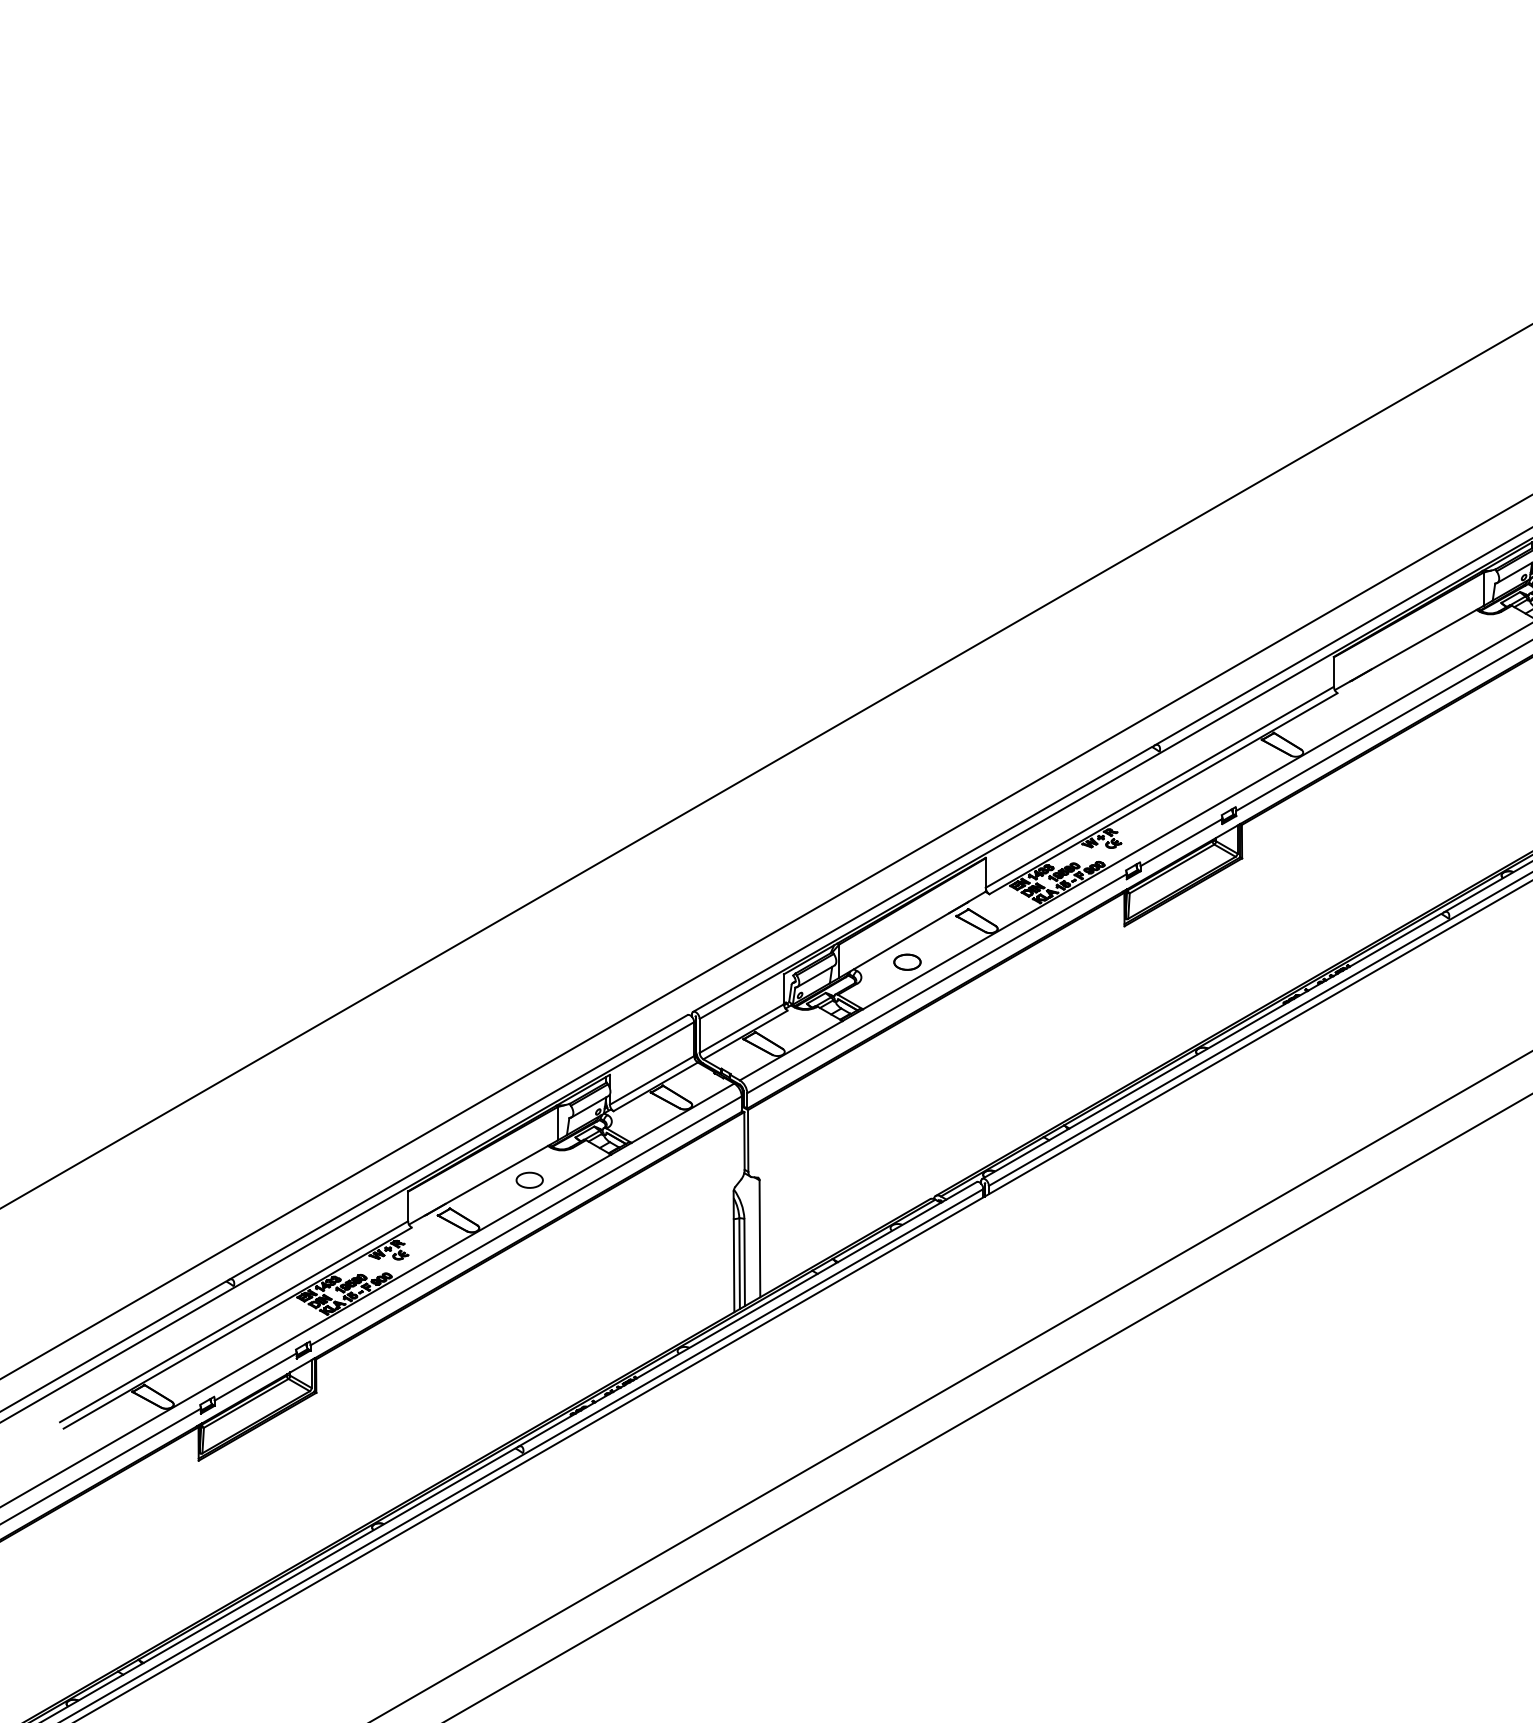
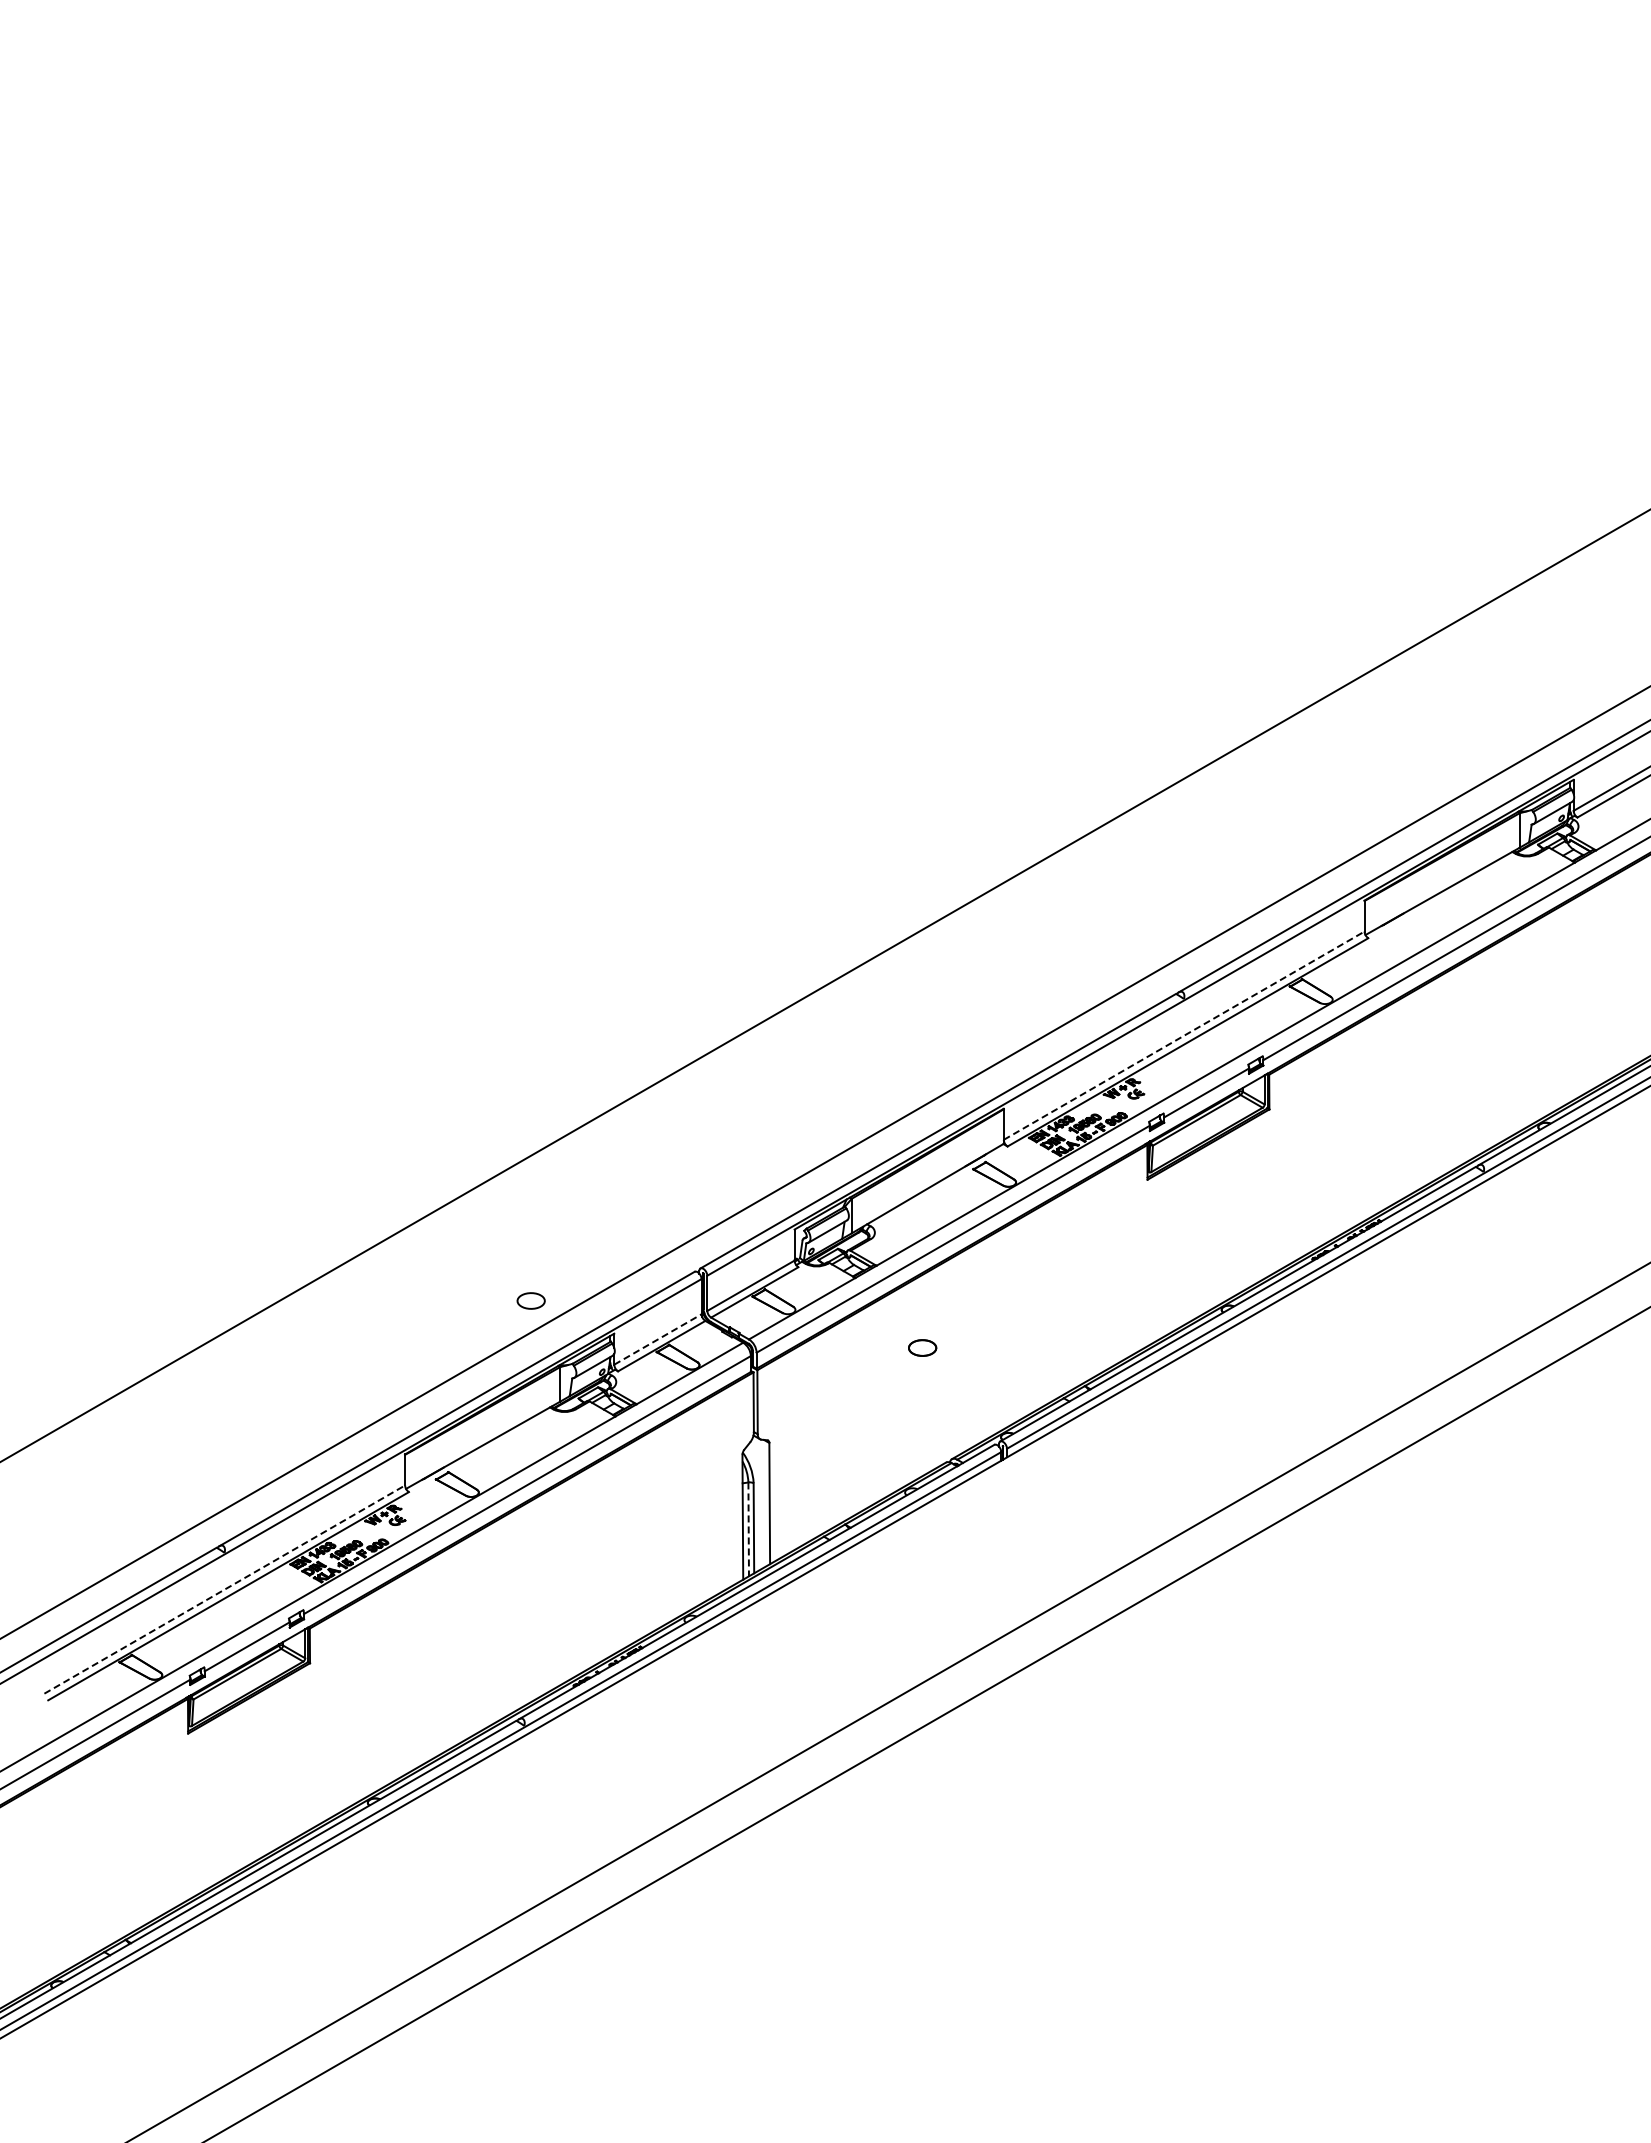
line: (1160, 787) -> (1184, 1035), solid -> dashed
part: (907, 961) -> (922, 1347), moved
line: (652, 1080) -> (658, 1339), solid -> dashed
part: (529, 1179) -> (530, 1300), moved
line: (739, 1263) -> (748, 1529), solid -> dashed
line: (234, 1321) -> (225, 1589), solid -> dashed

